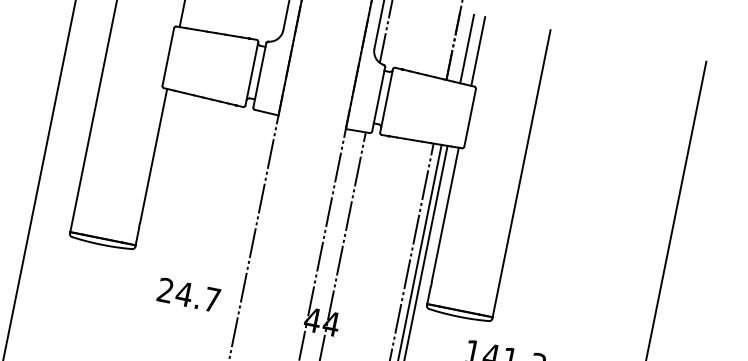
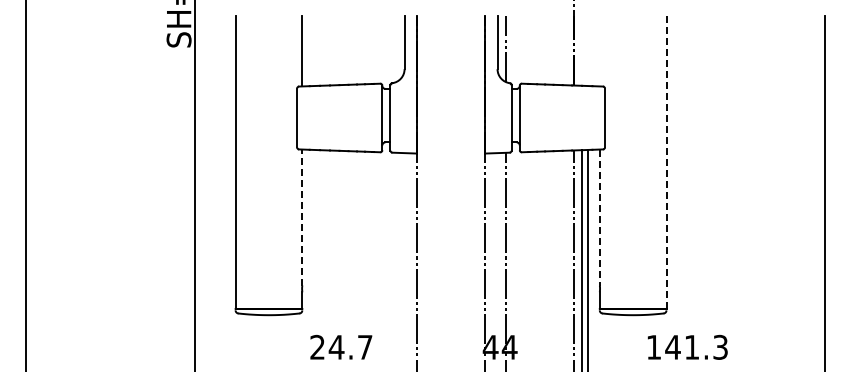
line: (467, 49) -> (588, 51), removed
line: (477, 51) -> (599, 51), removed
line: (153, 155) -> (302, 217), solid -> dashed
line: (521, 173) -> (666, 162), solid -> dashed
line: (444, 215) -> (599, 218), solid -> dashed
text: (189, 294) -> (341, 346), moved

